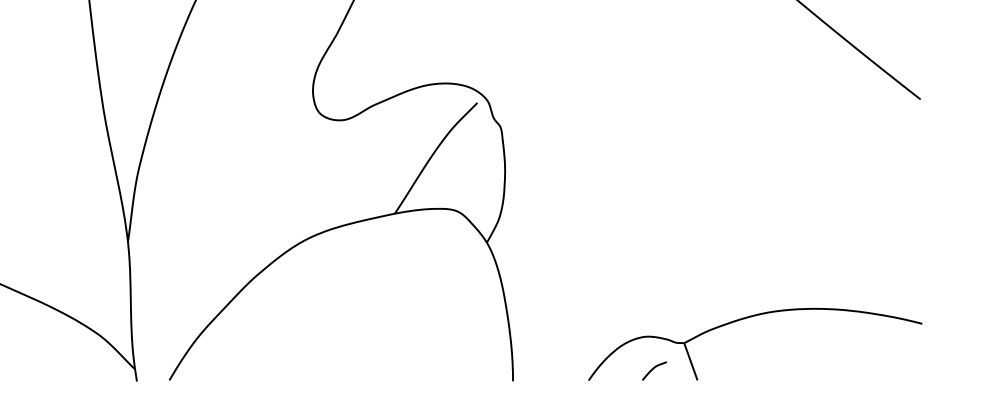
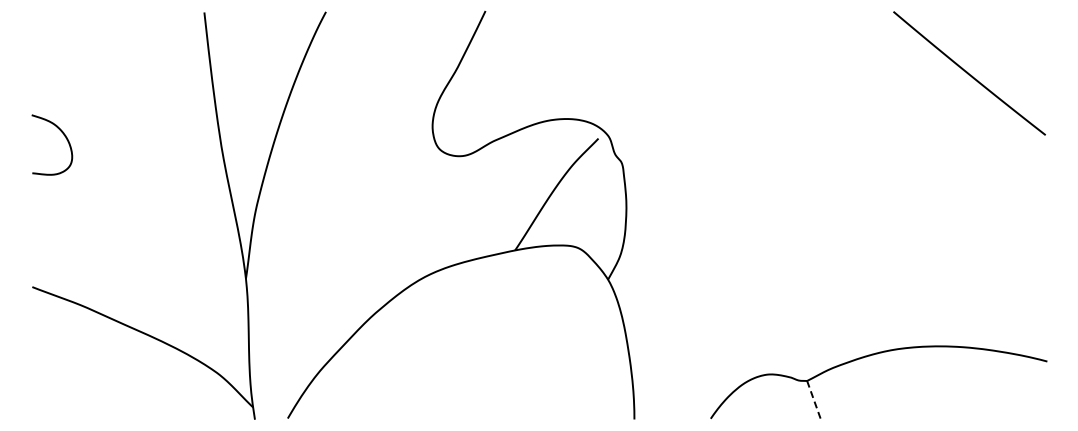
line: (690, 361) -> (813, 399), solid -> dashed
curve: (653, 369) -> (776, 407), removed

